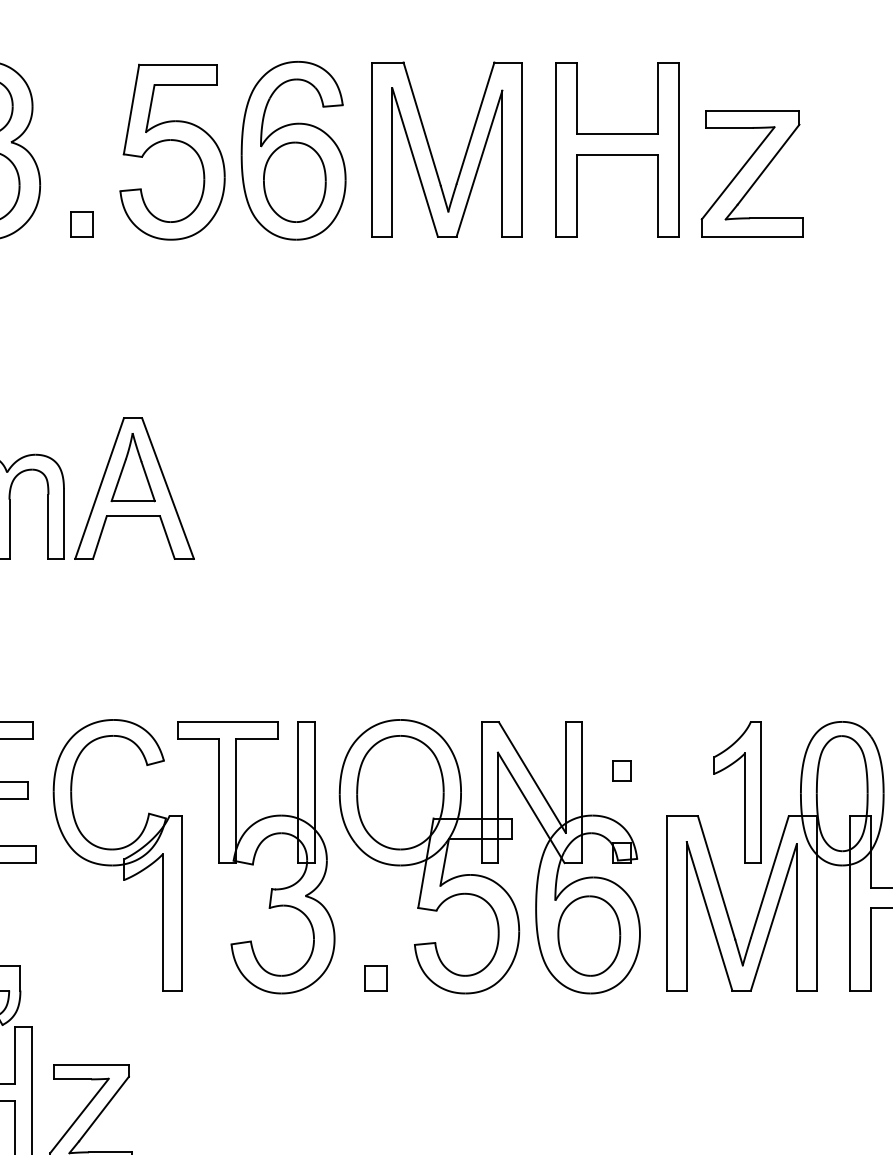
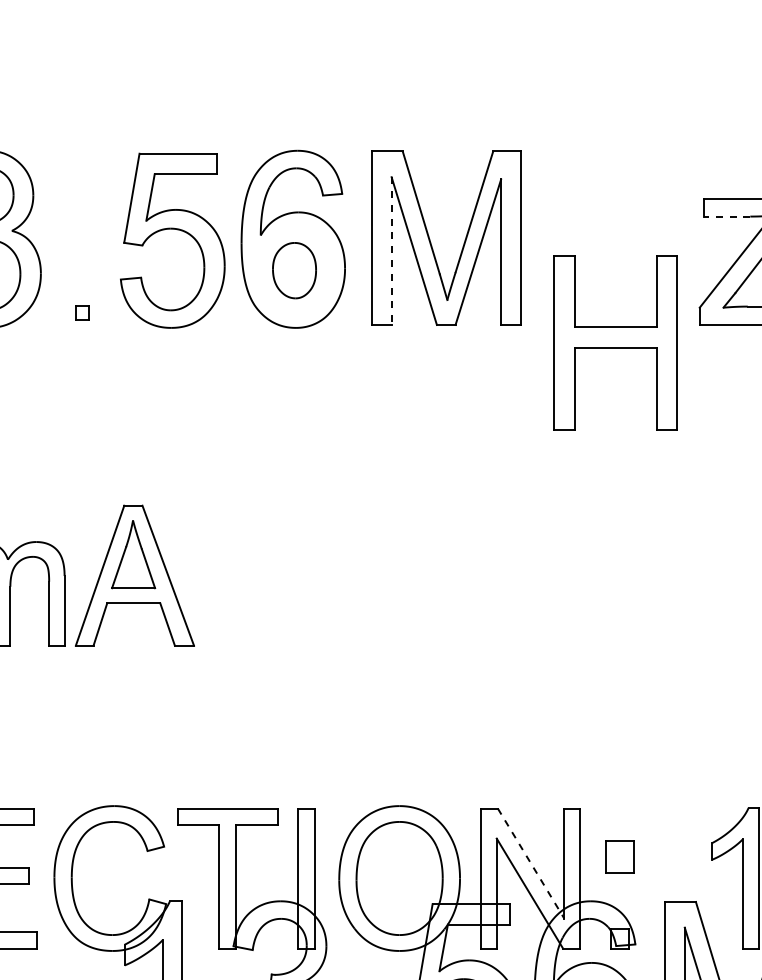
line: (728, 127) -> (726, 216), solid -> dashed
part: (617, 149) -> (615, 342), moved
line: (392, 163) -> (391, 252), solid -> dashed
part: (294, 181) -> (294, 269), size x0.7
part: (81, 224) -> (82, 312), size x0.6
part: (621, 770) -> (619, 856), size x1.6
line: (532, 777) -> (531, 863), solid -> dashed

